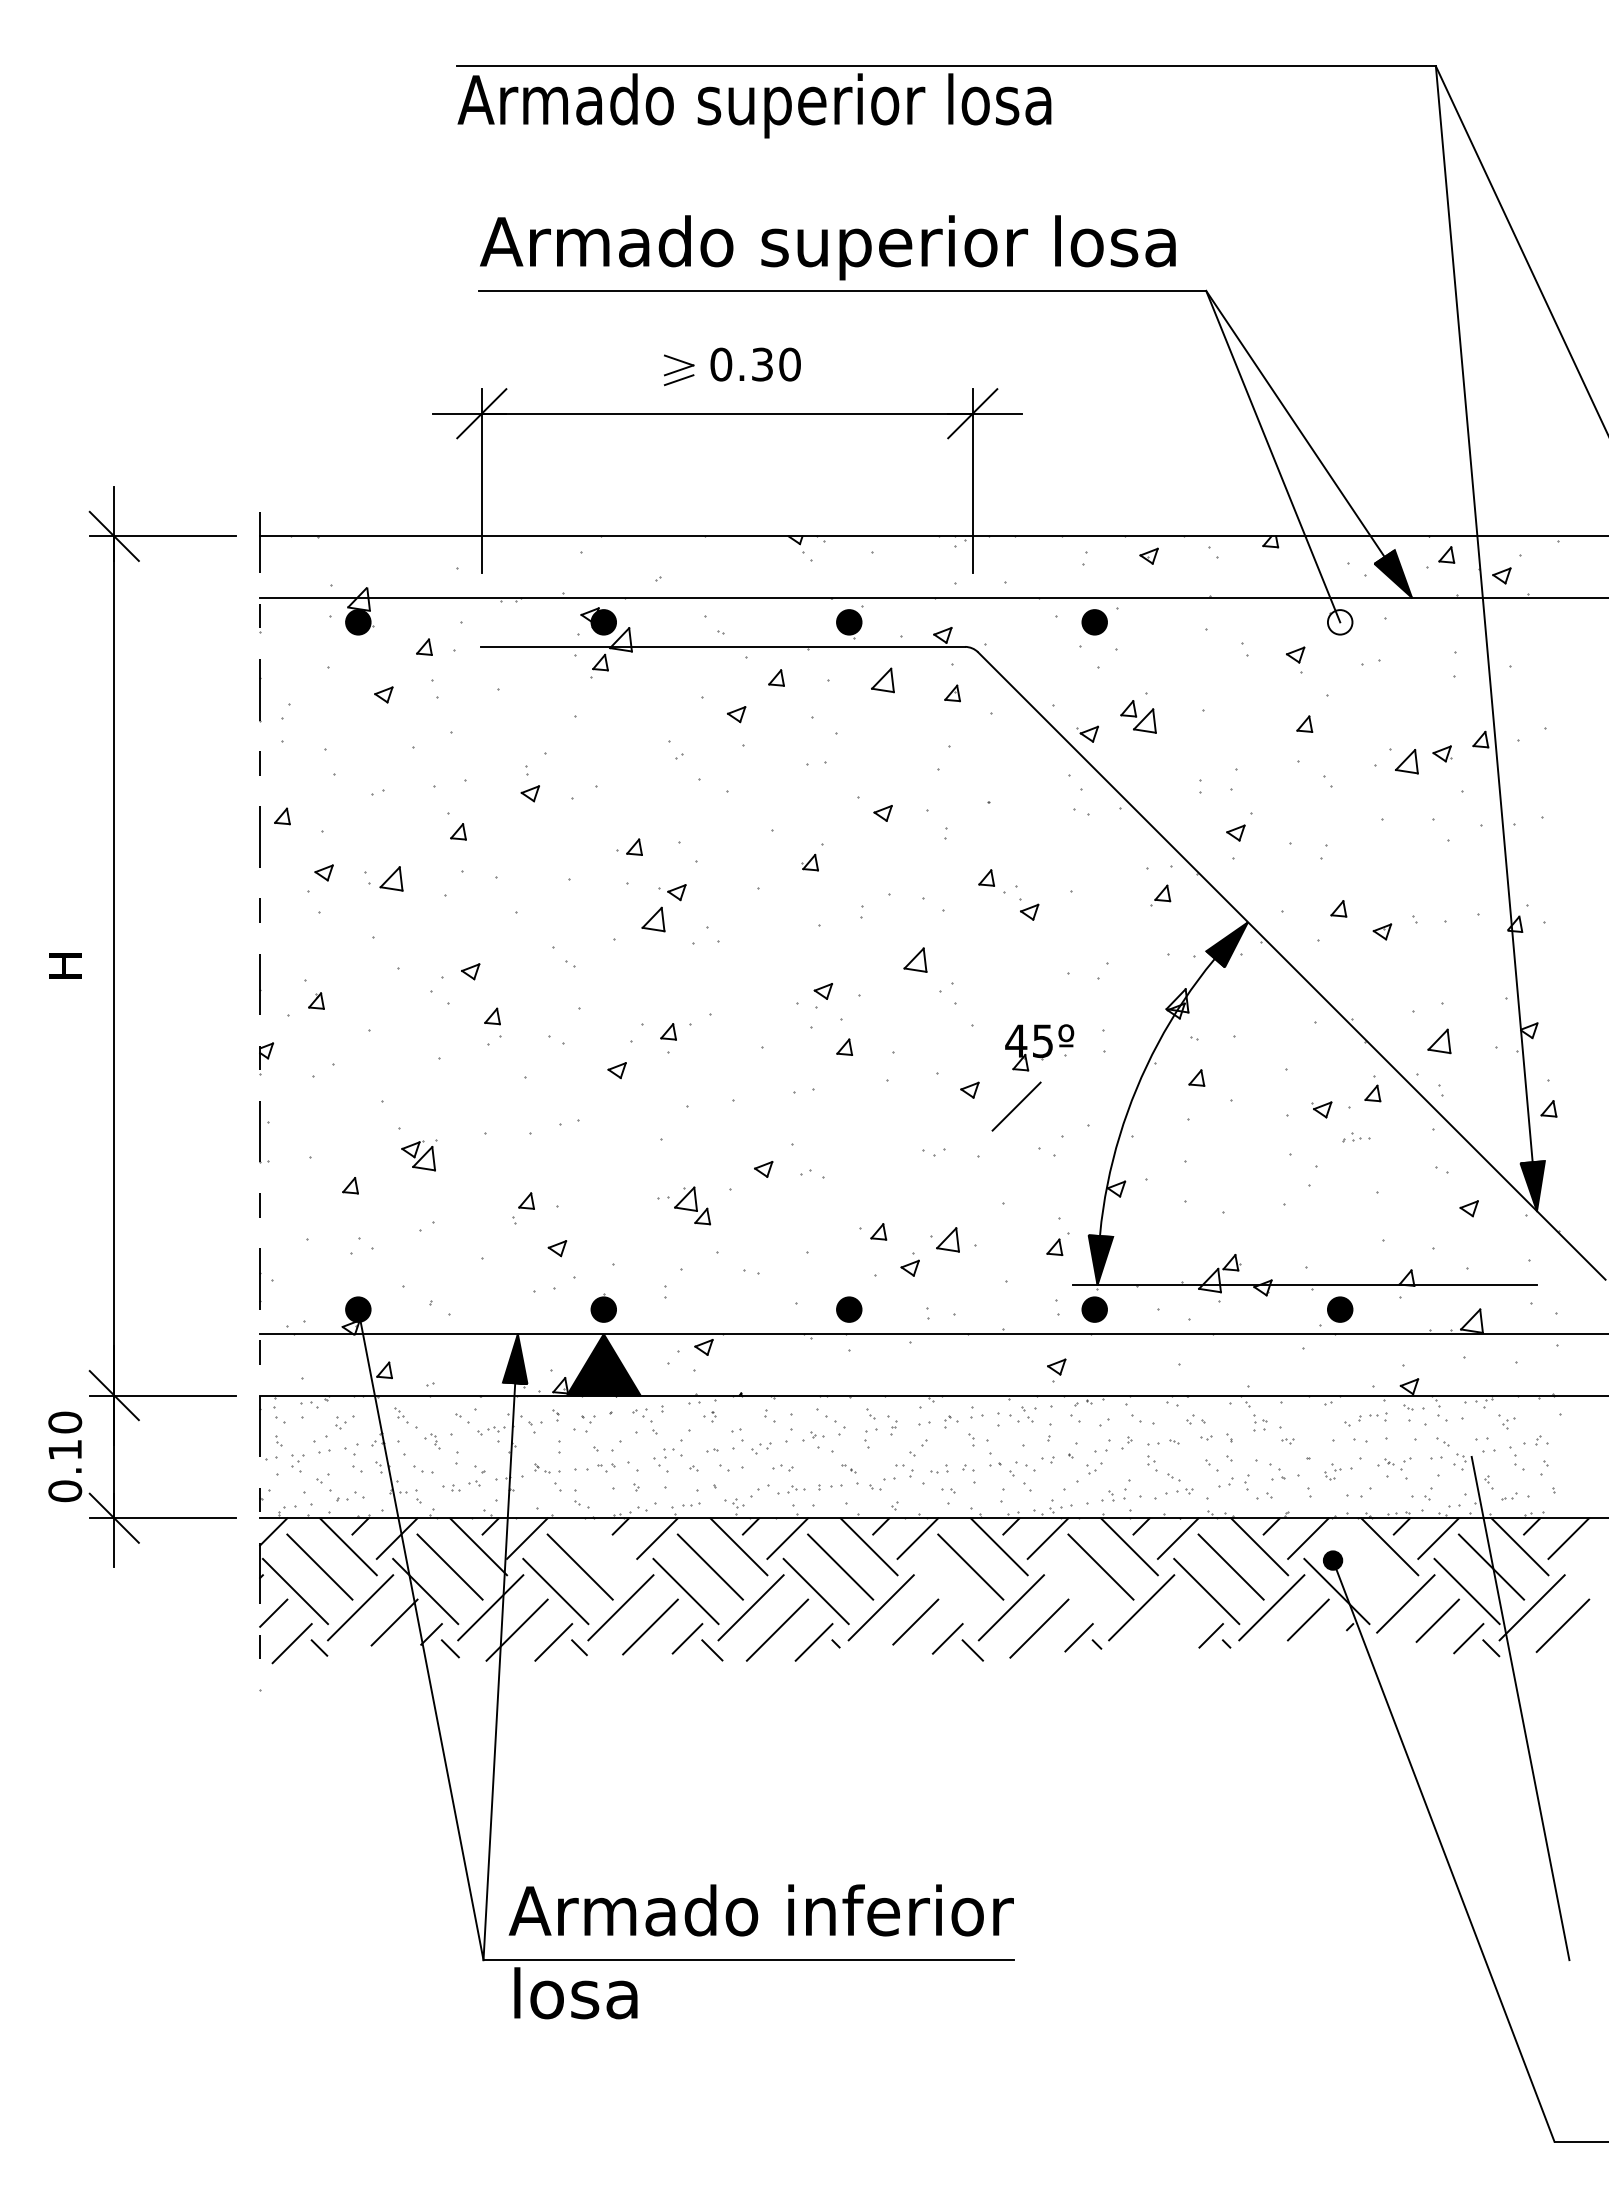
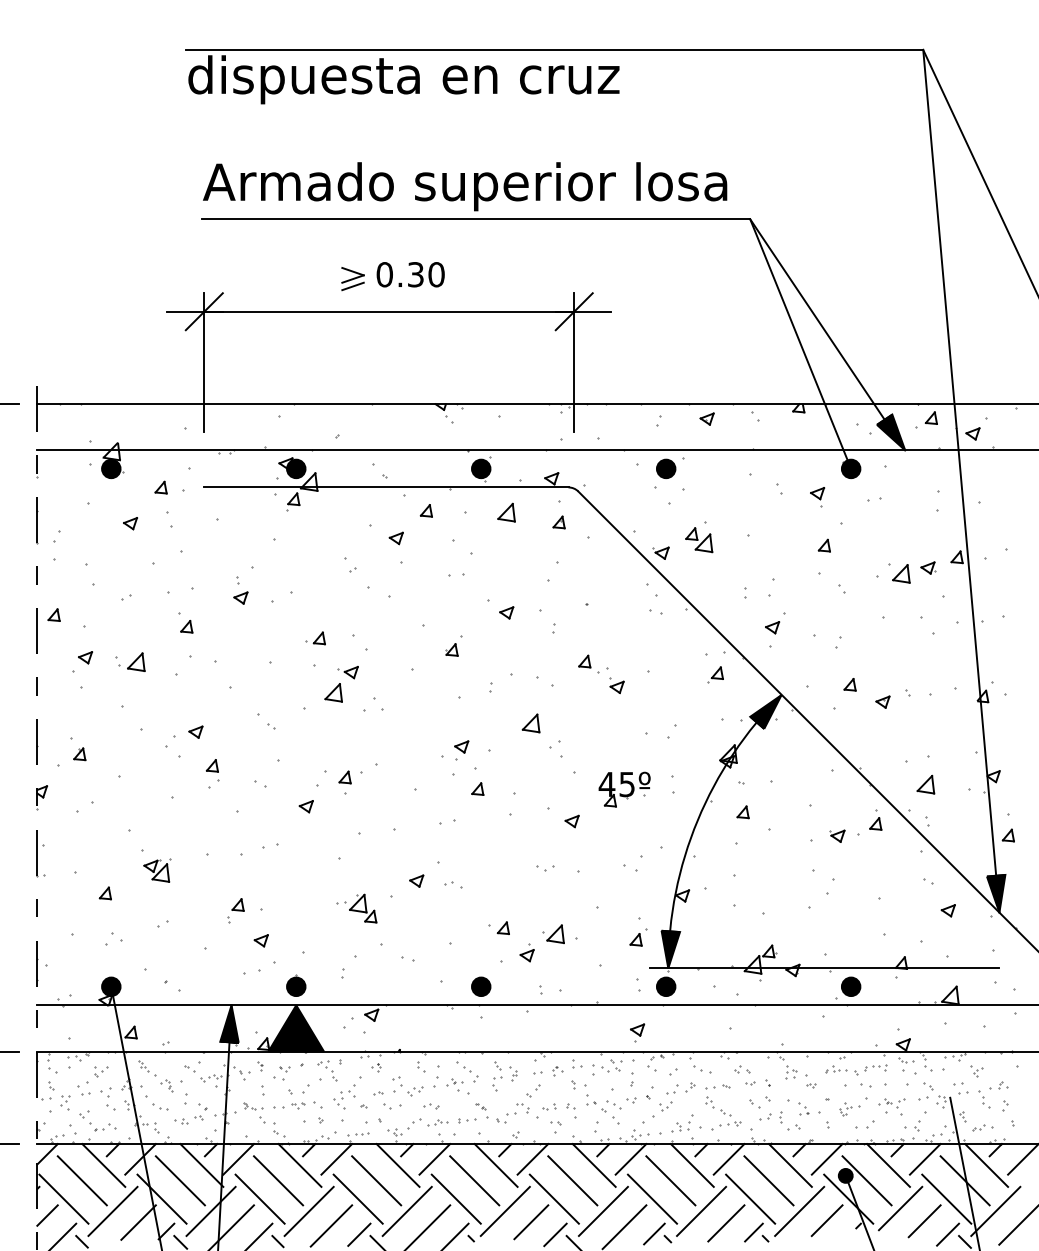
text: (754, 105) -> (409, 79), Armado superior losa -> dispuesta en cruz
fill: (1339, 622) -> (850, 469), added
line: (1016, 1106) -> (726, 1223), moved
part: (1356, 1137) -> (836, 1069), moved
line: (608, 1546) -> (299, 1165), added
line: (1360, 1566) -> (866, 1180), added
line: (945, 1591) -> (553, 1199), added
line: (1076, 1591) -> (652, 1199), added

